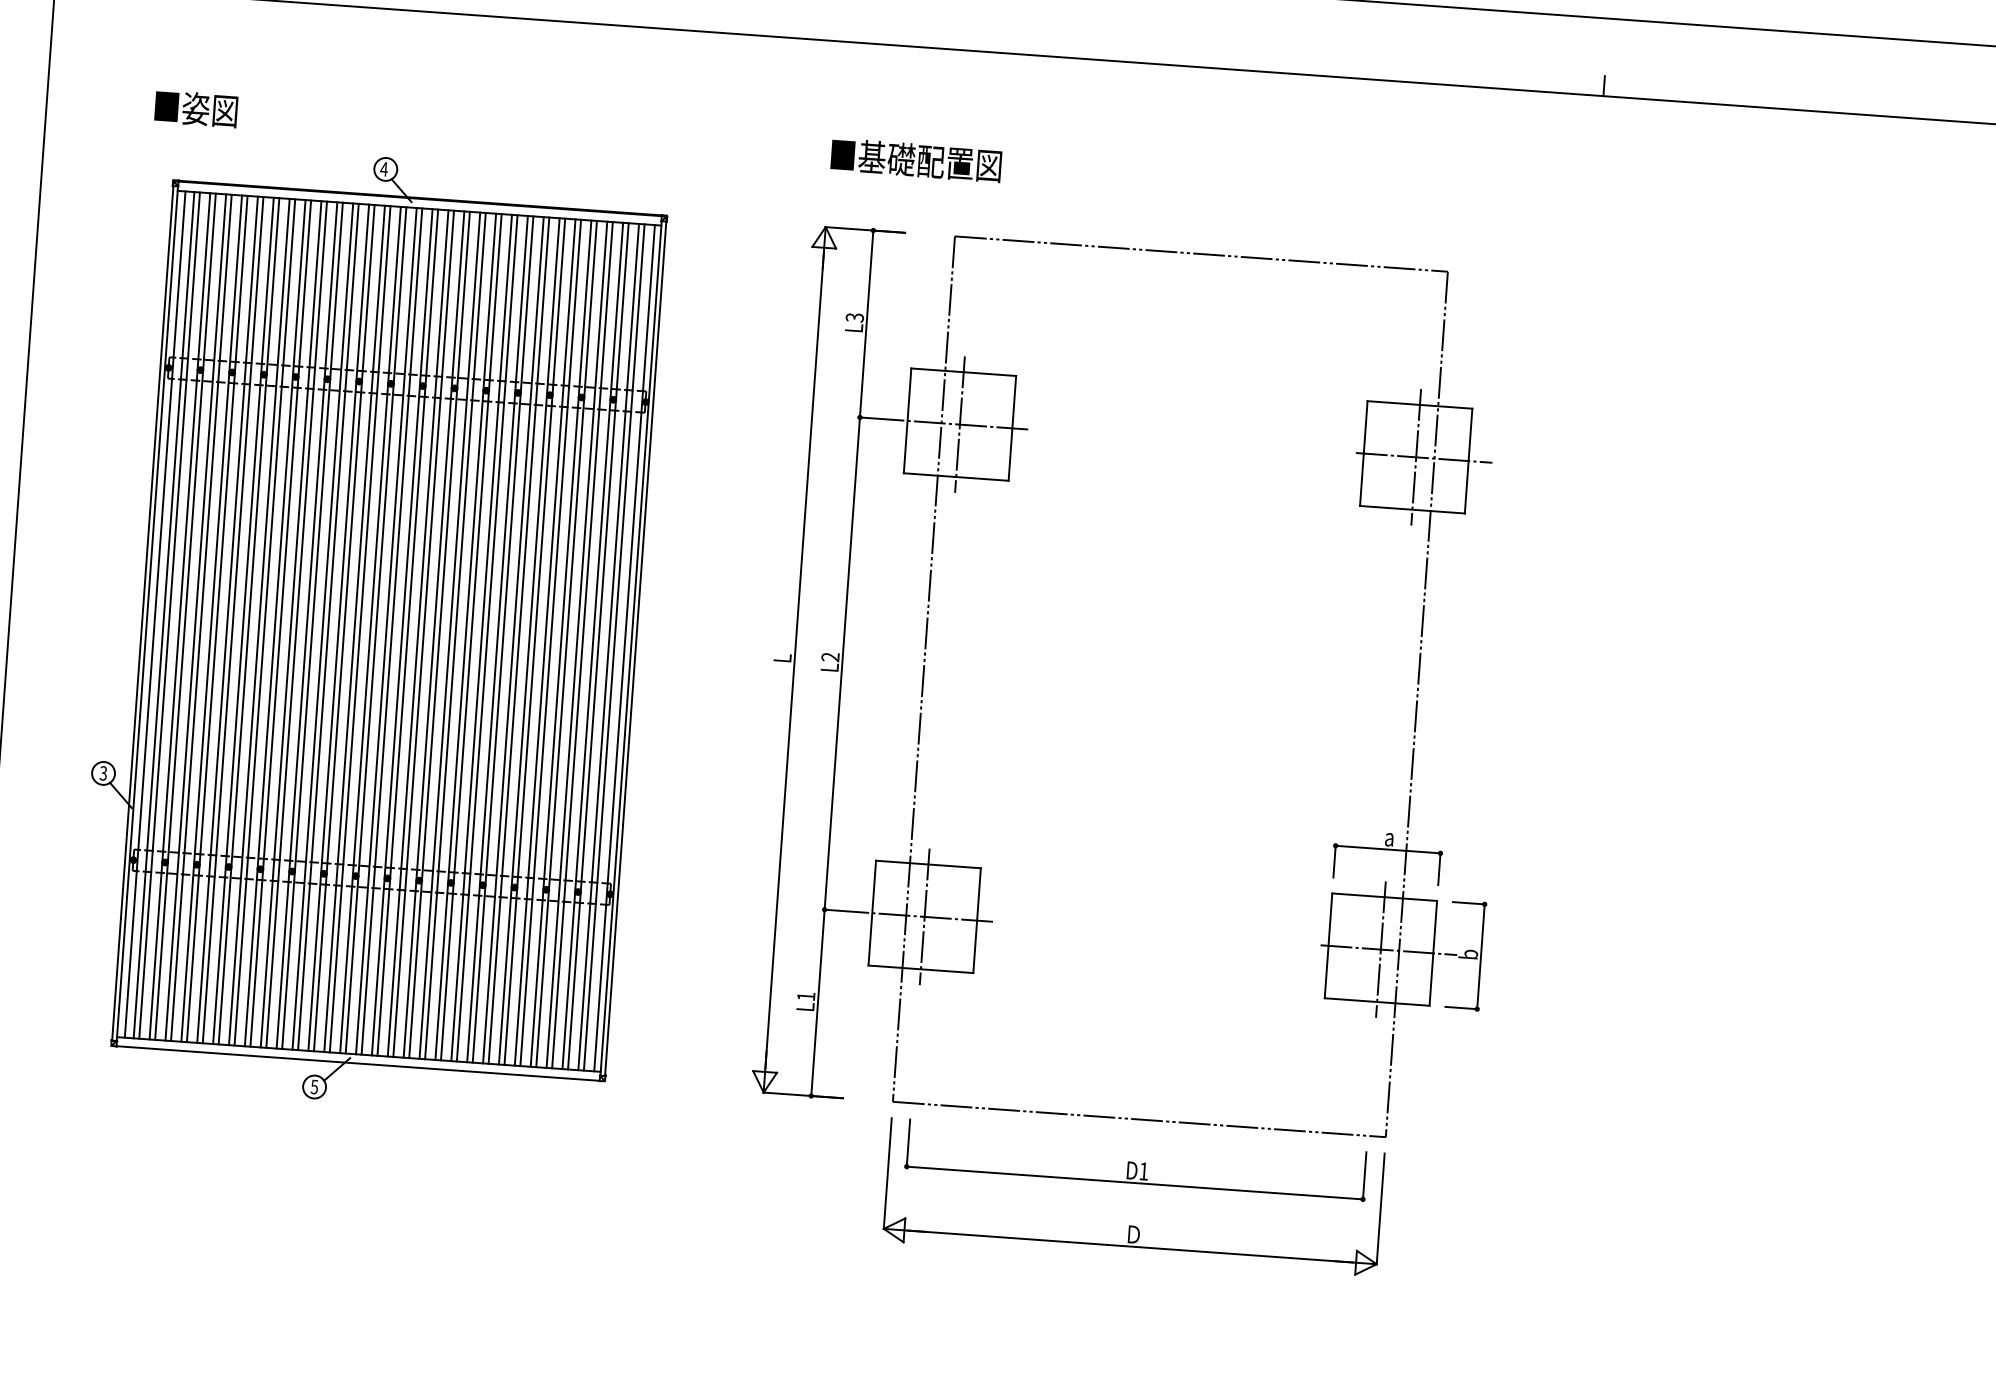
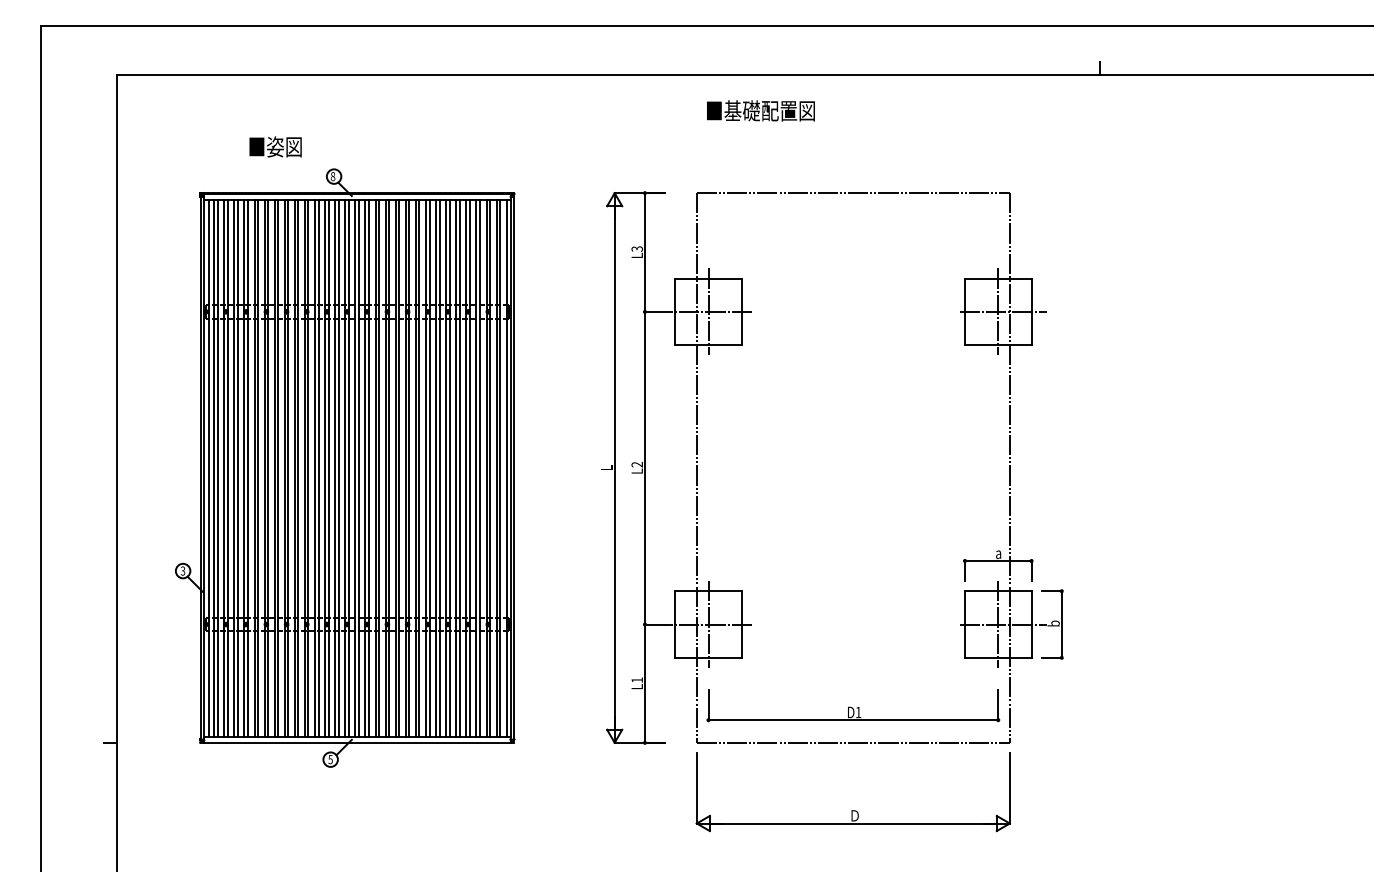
text: (196, 108) -> (275, 146), moved
text: (915, 159) -> (760, 110), moved
text: (383, 169) -> (332, 176), 4 -> 8
part: (1136, 1159) -> (853, 705), moved

